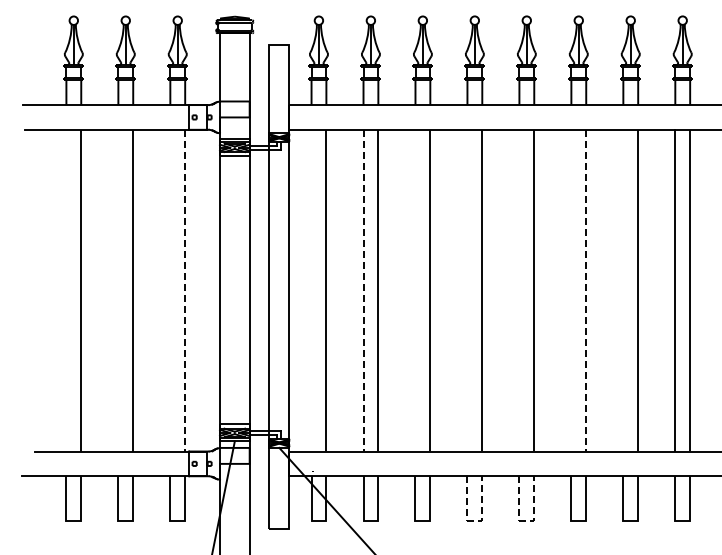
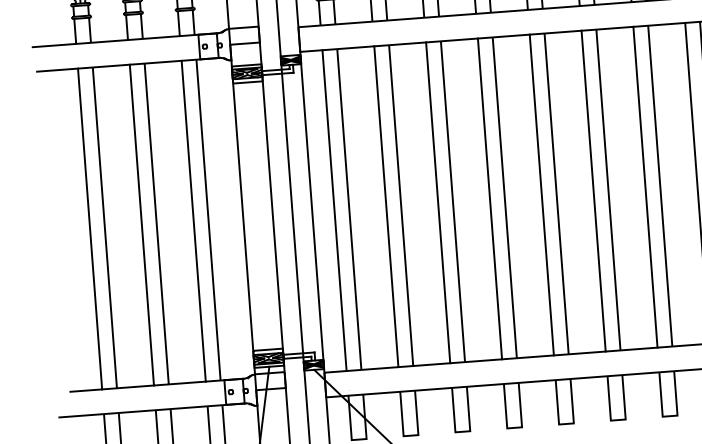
line: (66, 290) -> (90, 228), added
line: (118, 290) -> (142, 224), added
line: (170, 290) -> (193, 221), added
line: (185, 290) -> (208, 219), dashed -> solid
line: (311, 290) -> (334, 210), added
line: (363, 290) -> (386, 206), dashed -> solid
line: (415, 290) -> (438, 202), added
line: (467, 290) -> (490, 198), added
line: (519, 290) -> (541, 194), added
line: (571, 290) -> (593, 190), added
line: (586, 290) -> (608, 189), dashed -> solid
line: (623, 290) -> (645, 187), added
line: (475, 520) -> (515, 427), dashed -> solid
line: (527, 520) -> (567, 423), dashed -> solid

